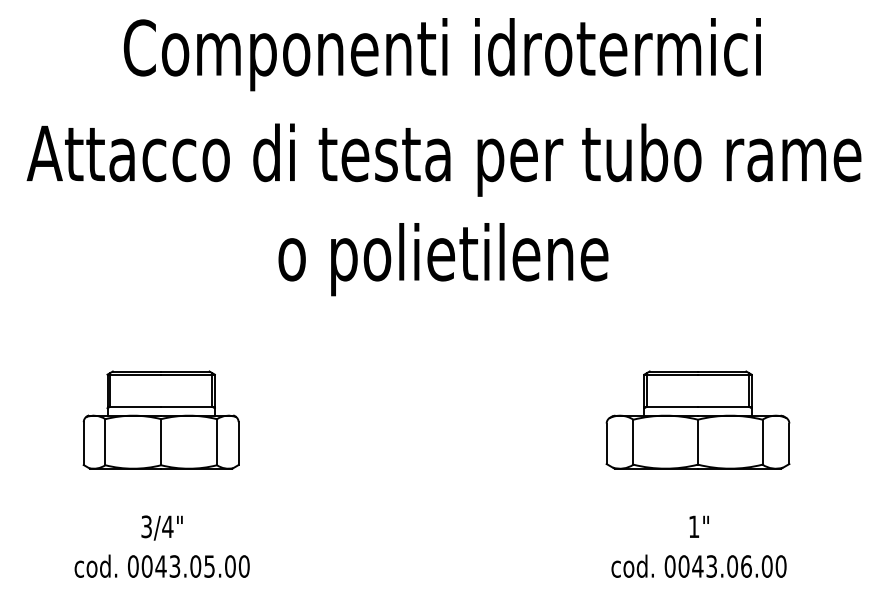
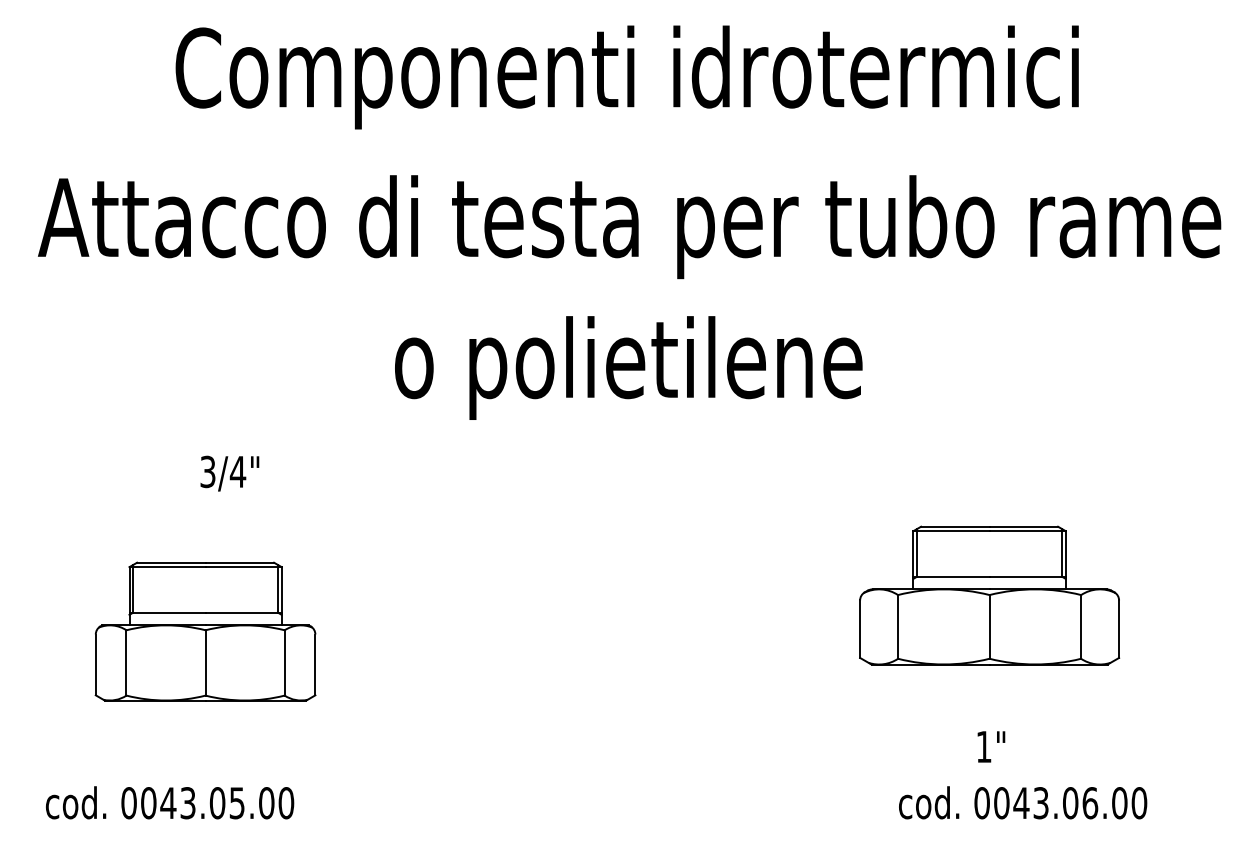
part: (161, 420) -> (205, 631), moved
text: (161, 527) -> (229, 473), moved
text: (162, 566) -> (170, 802), moved
text: (699, 566) -> (1023, 802), moved

